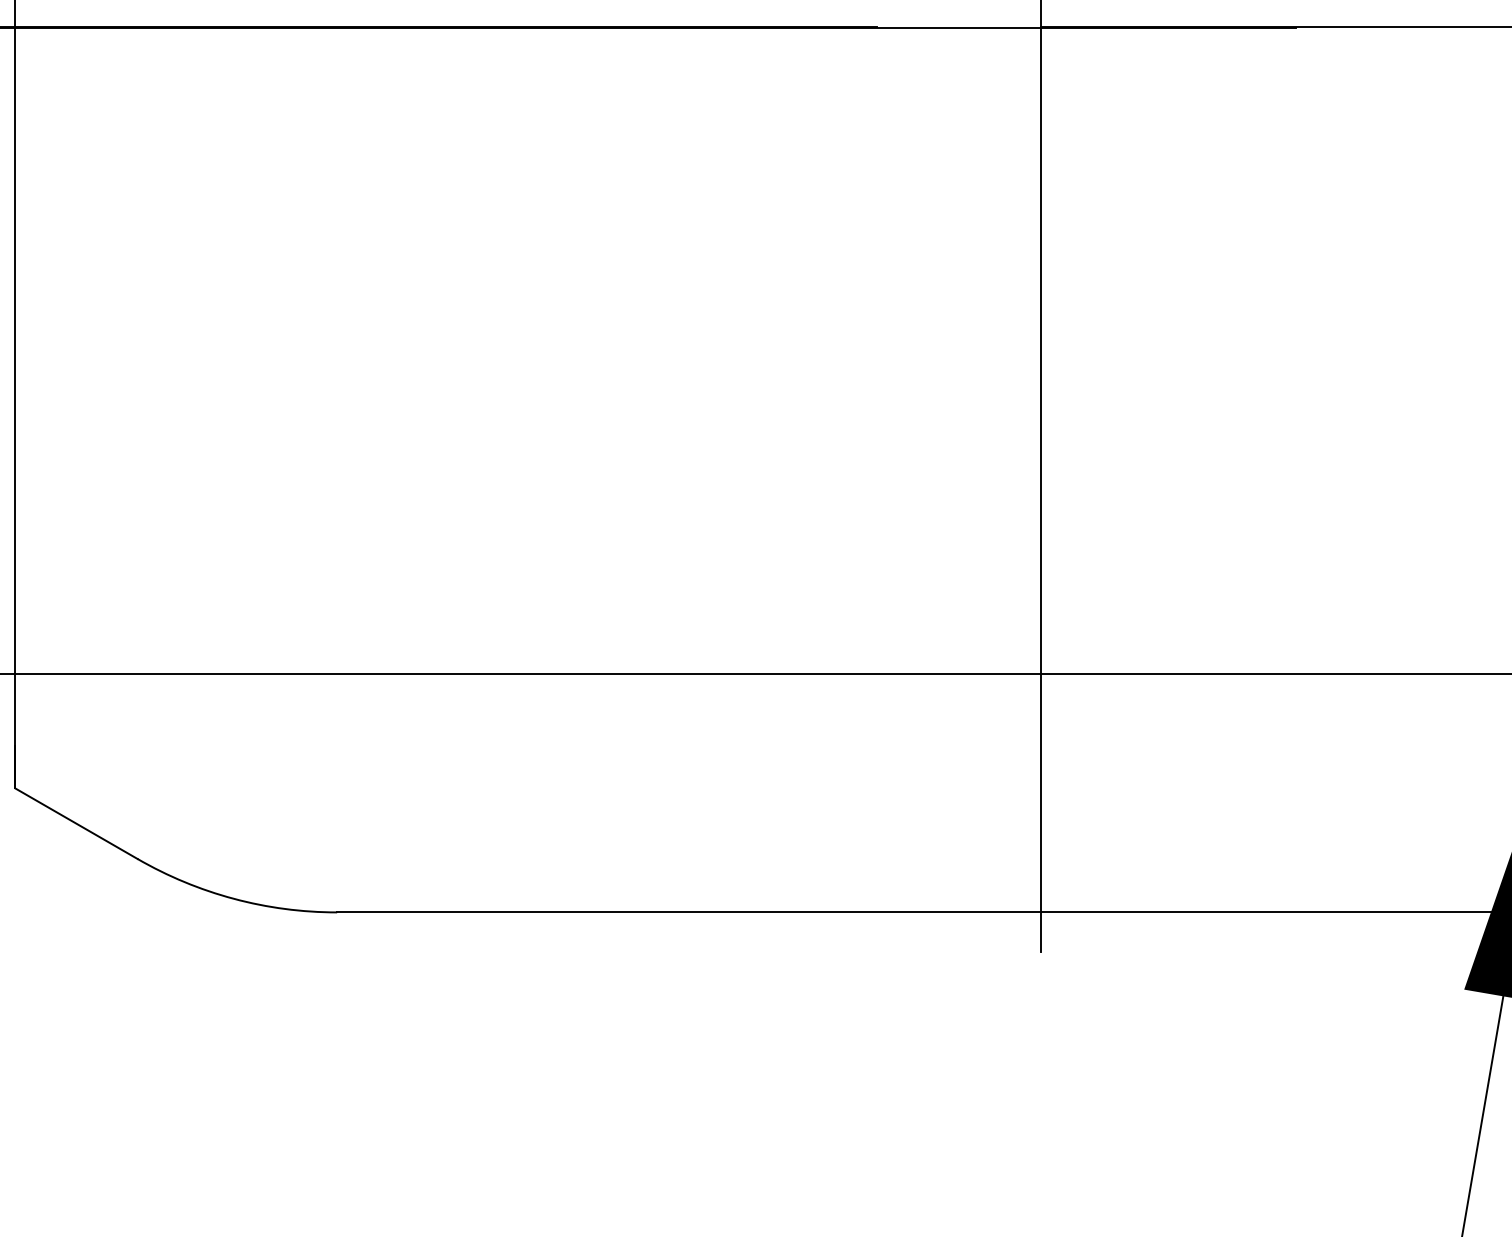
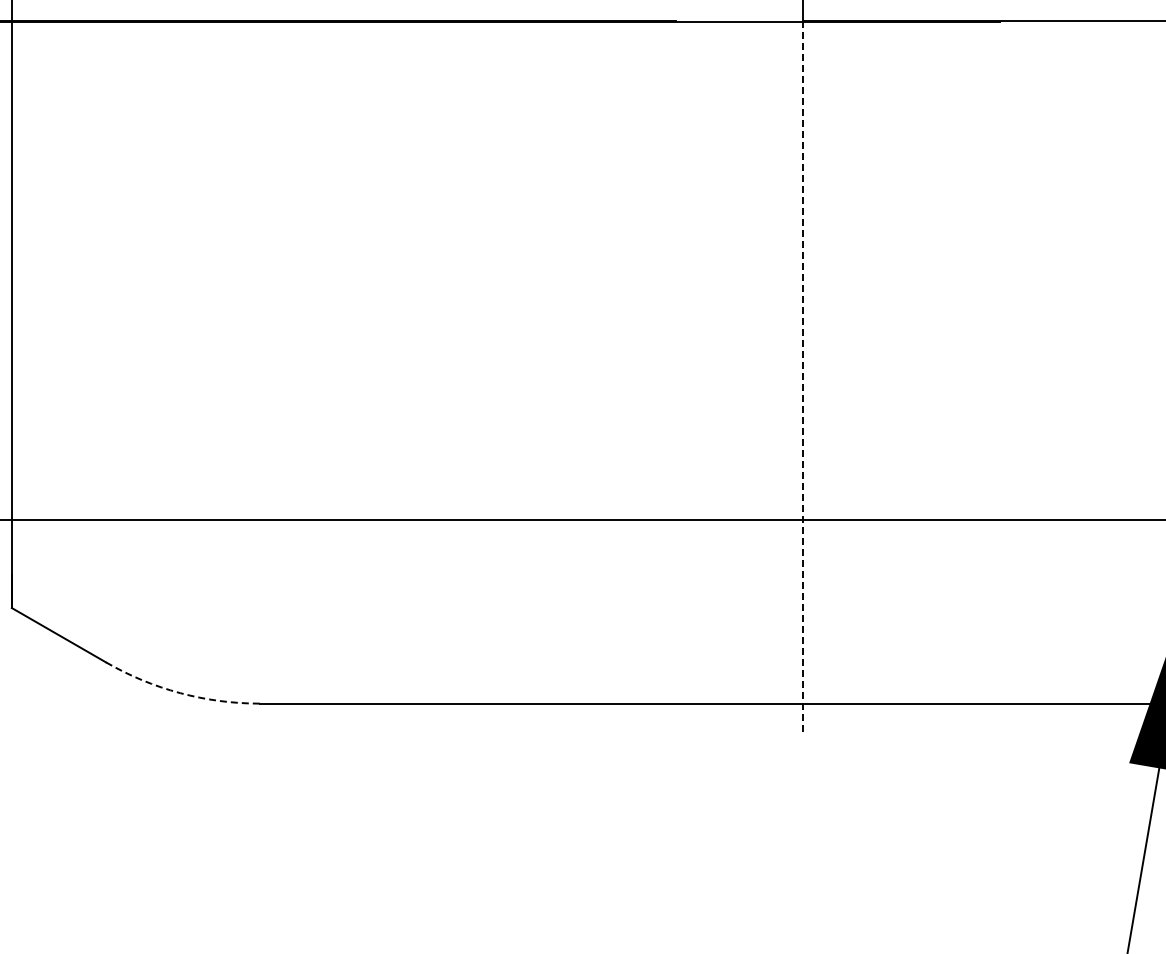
line: (1041, 489) -> (803, 377), solid -> dashed
arc: (234, 899) -> (180, 693), solid -> dashed

